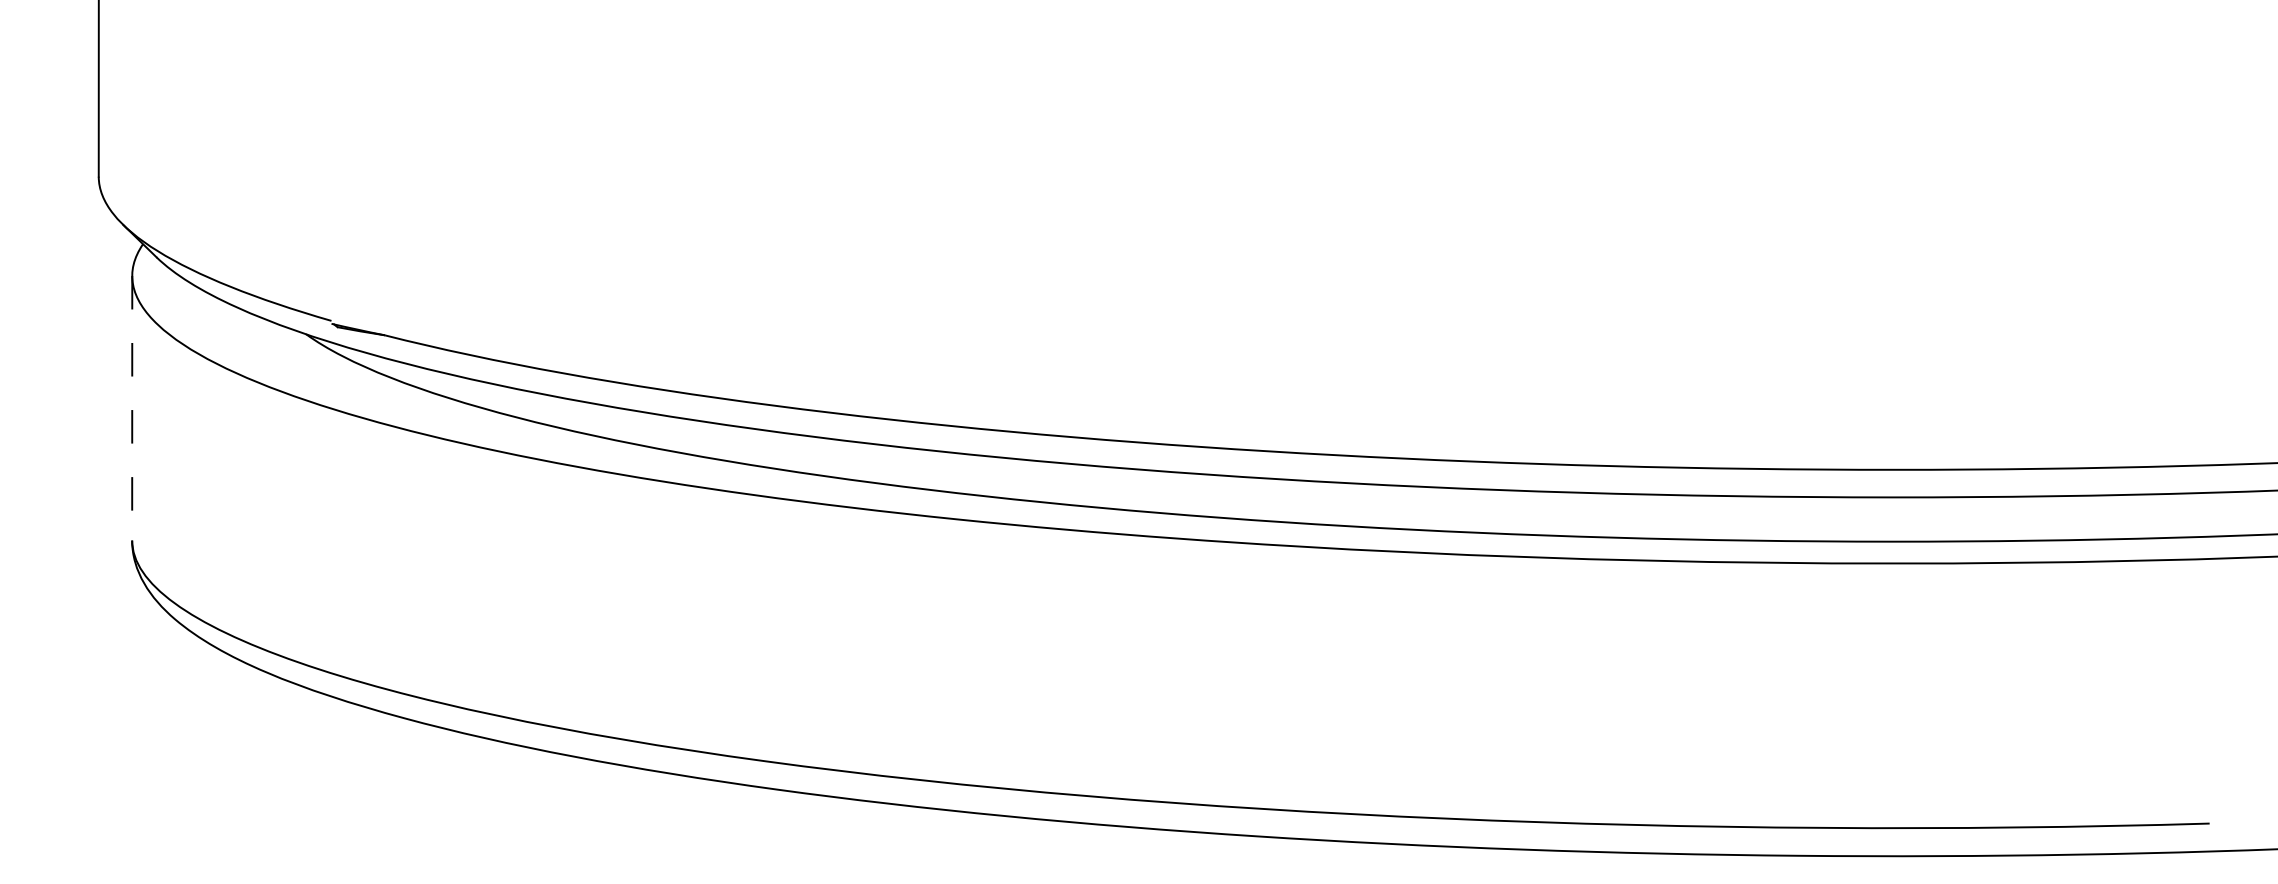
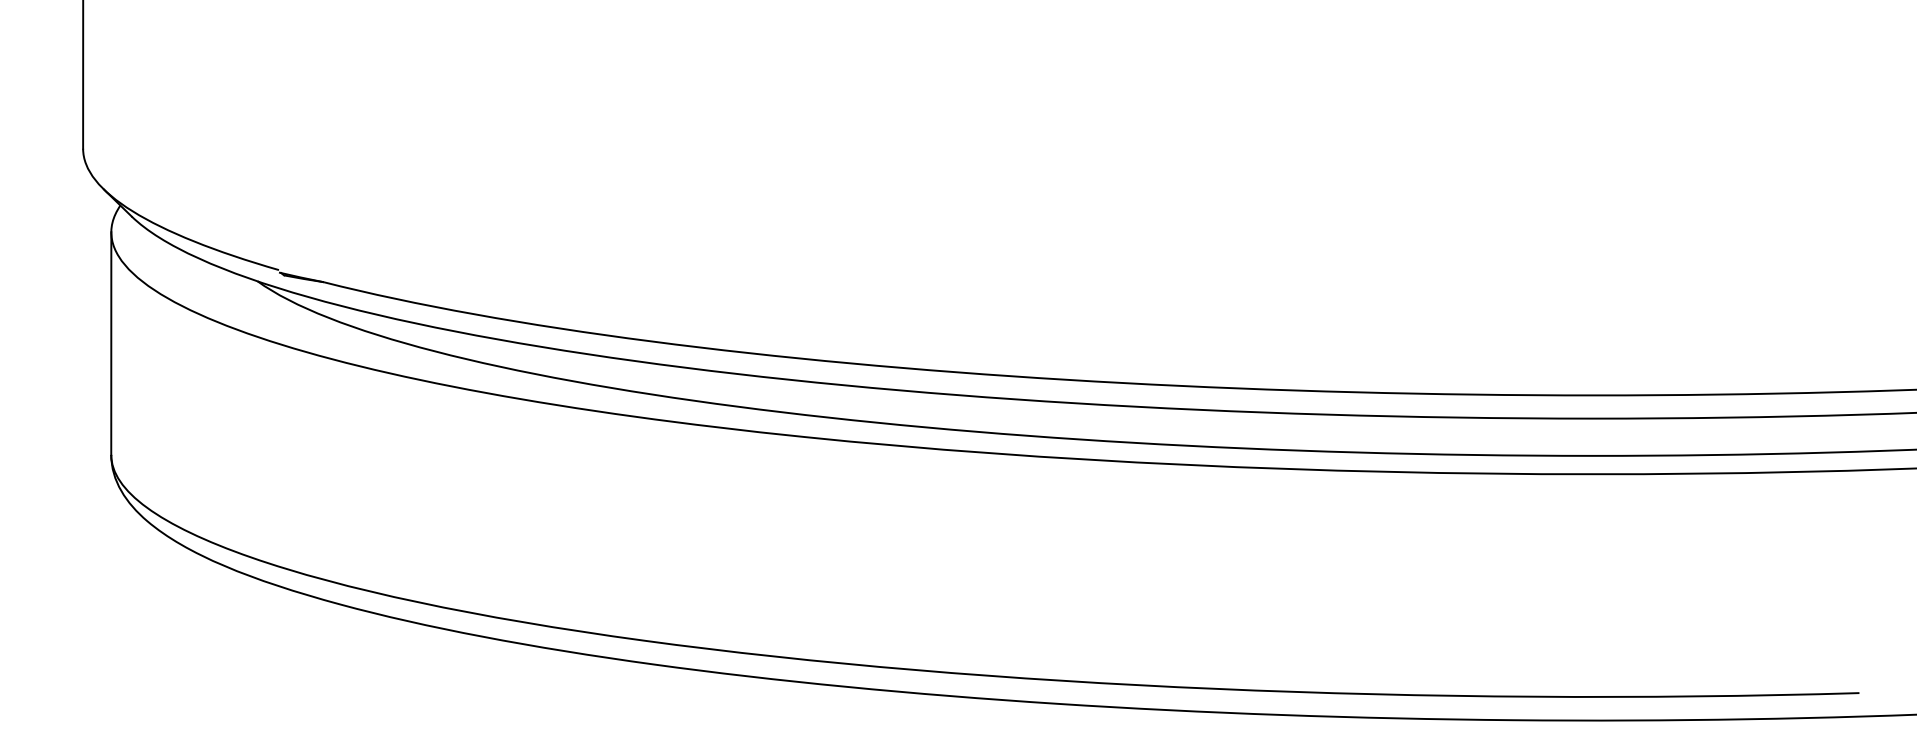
line: (132, 408) -> (111, 343), dashed -> solid

